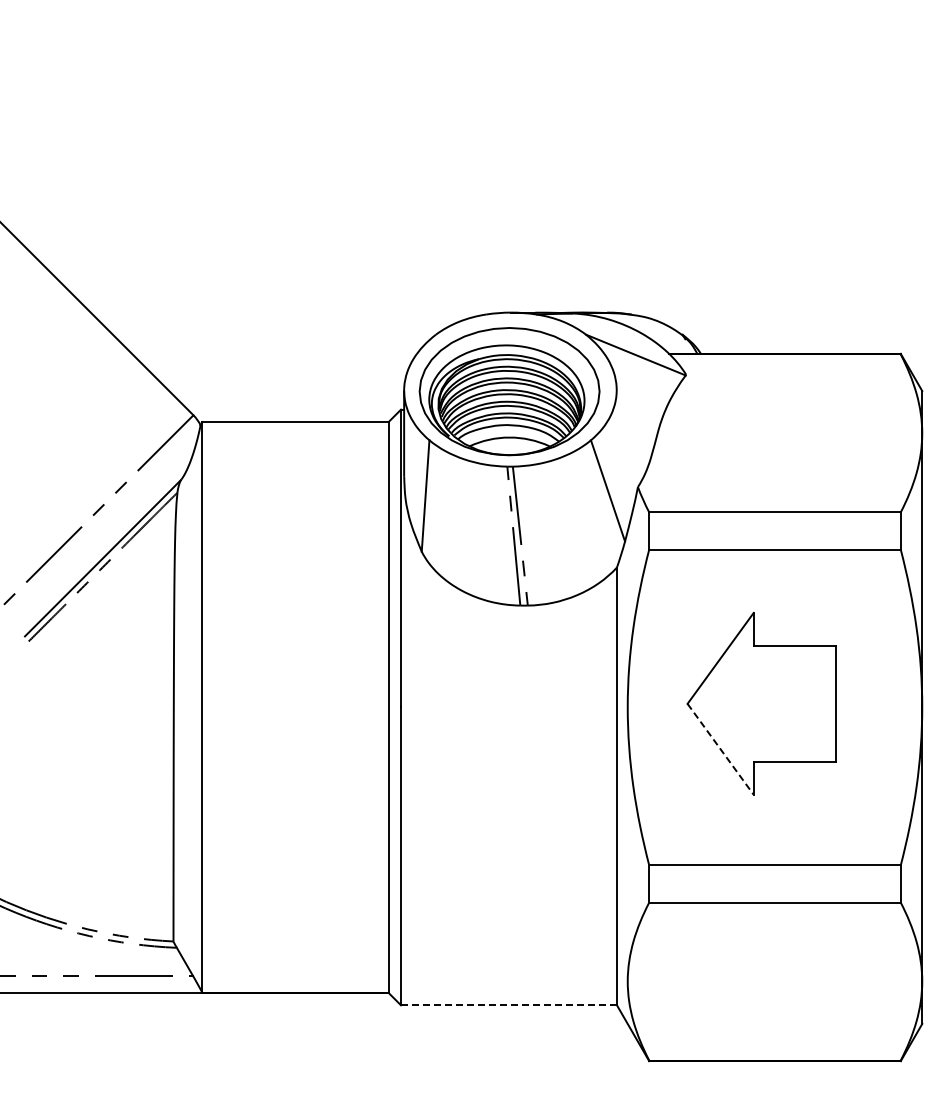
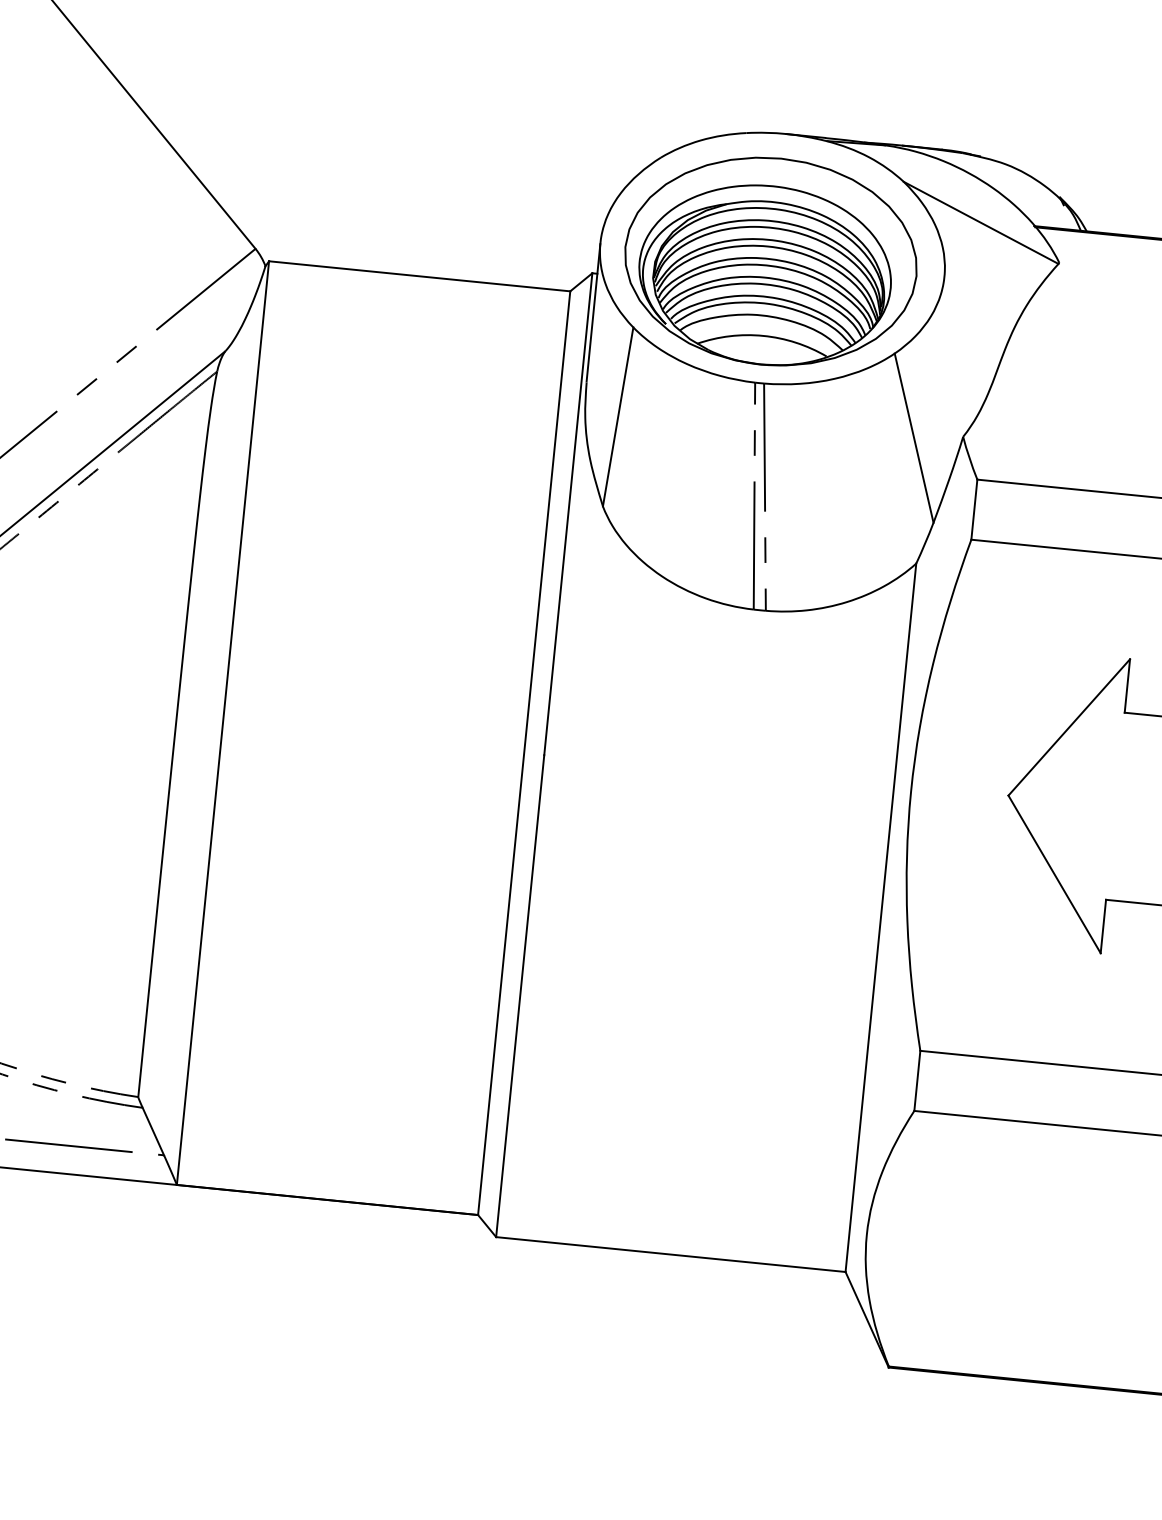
line: (720, 749) -> (1054, 874), dashed -> solid
line: (509, 1005) -> (671, 1254), dashed -> solid

